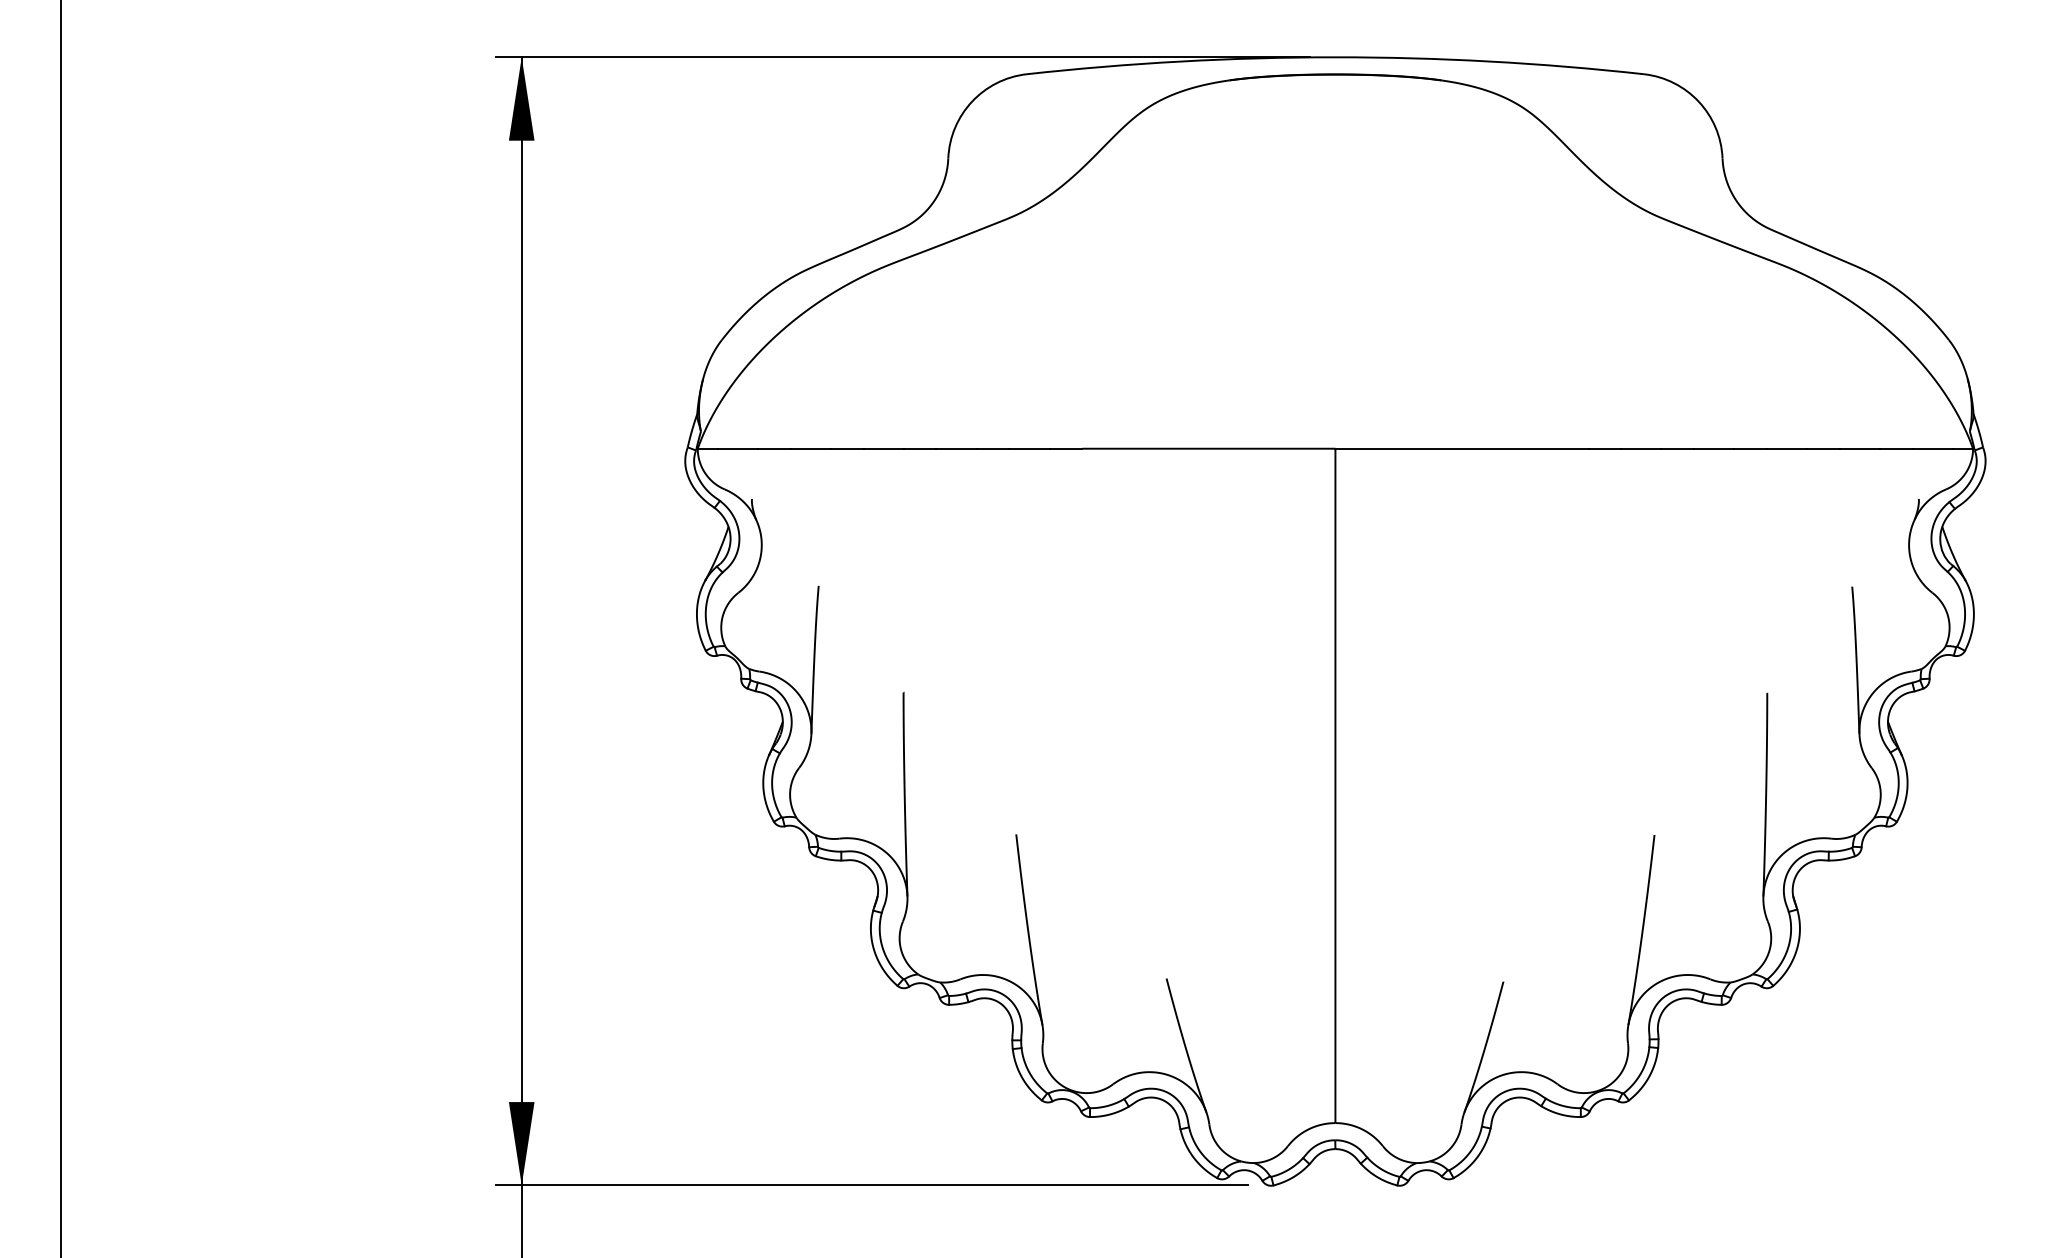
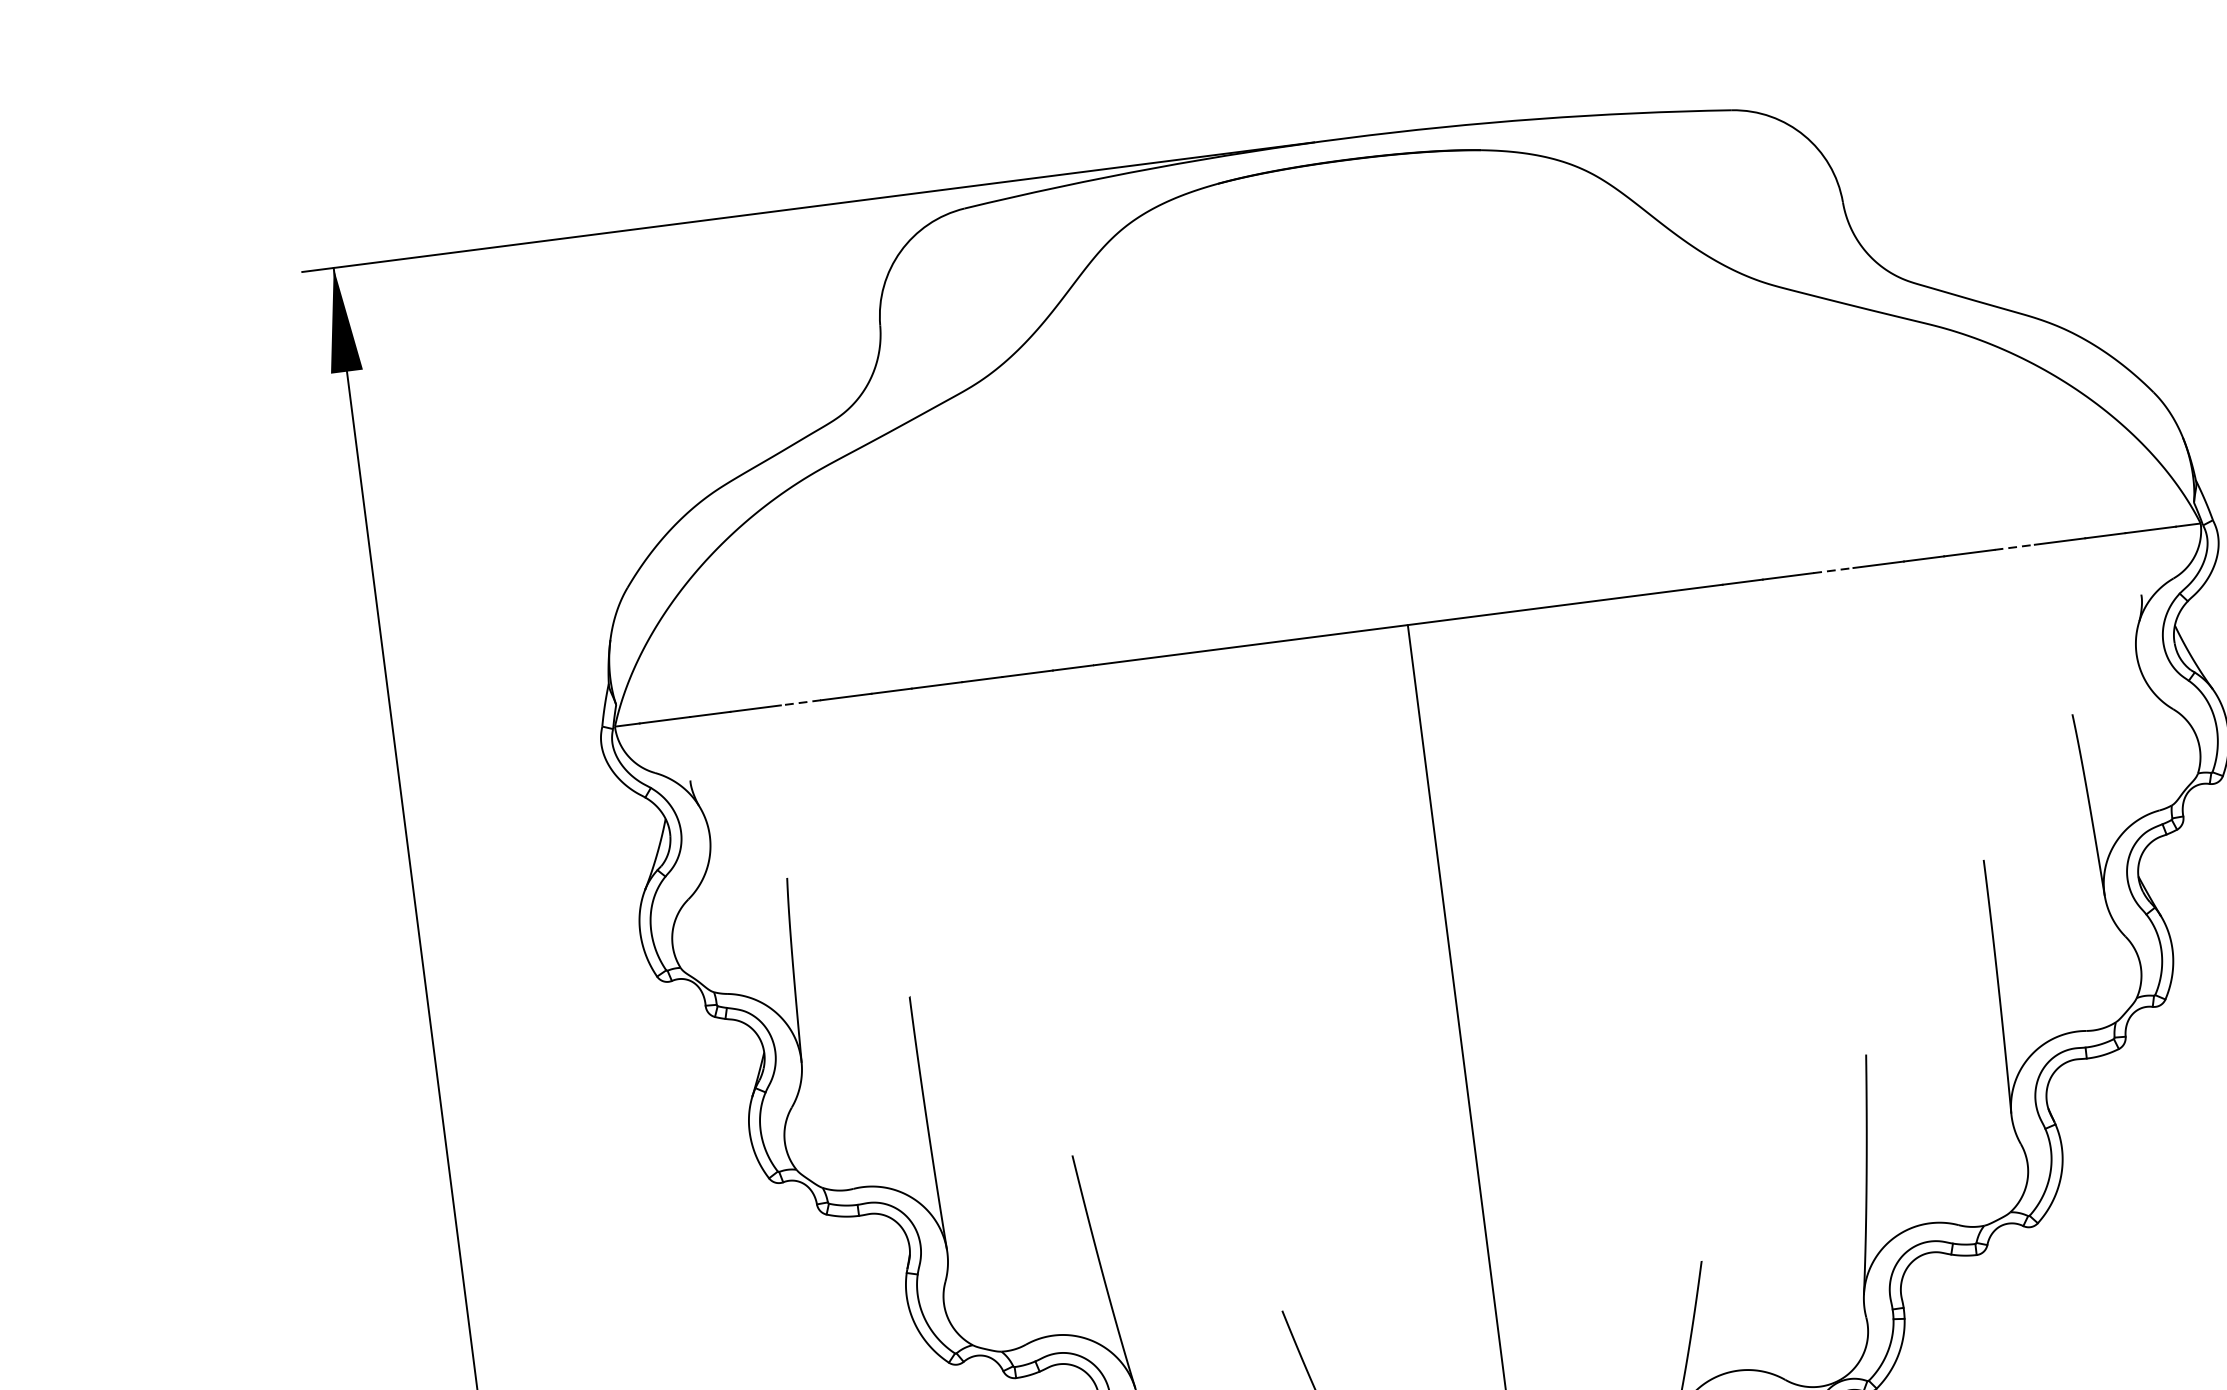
line: (846, 448) -> (799, 702), solid -> dashed
line: (1678, 448) -> (1834, 570), solid -> dashed
line: (1823, 448) -> (2014, 547), solid -> dashed

